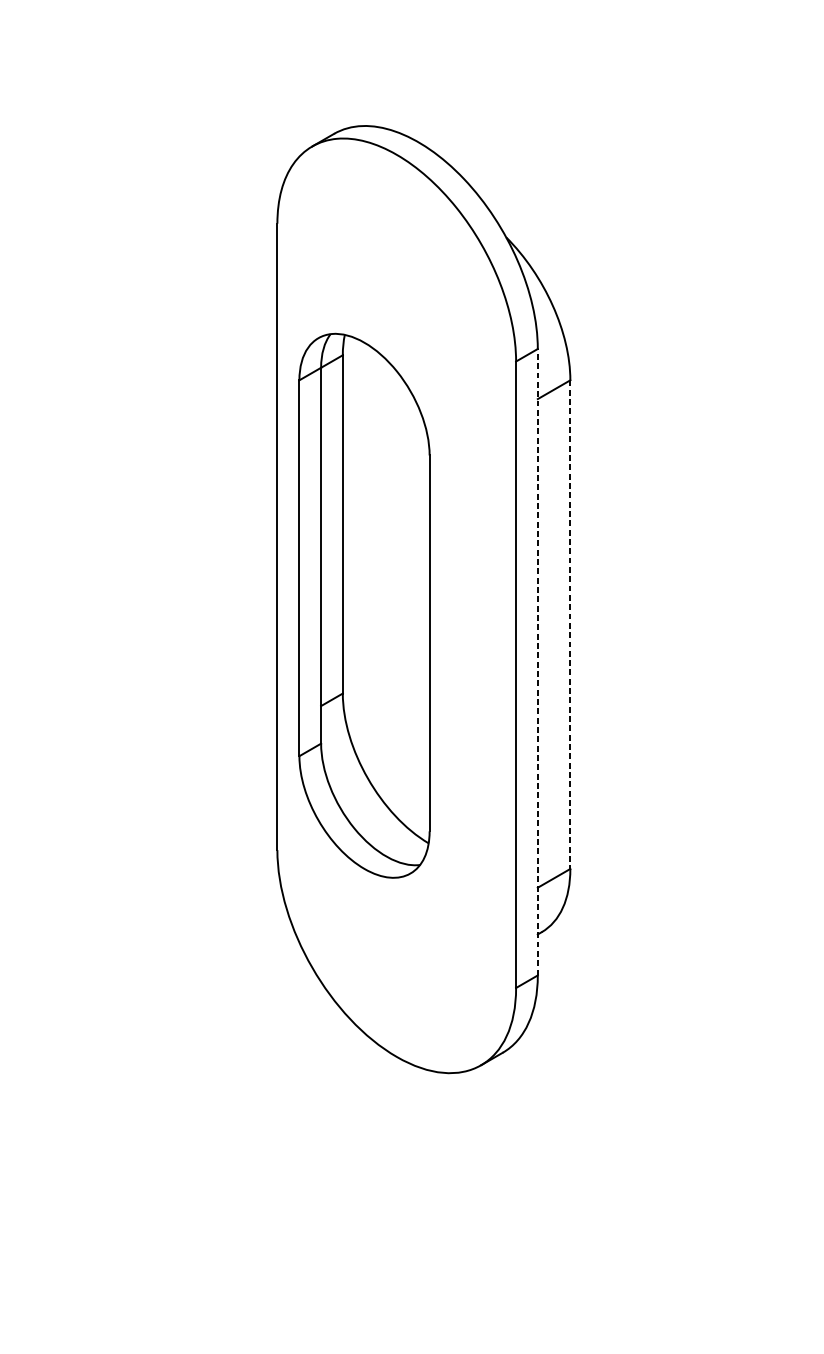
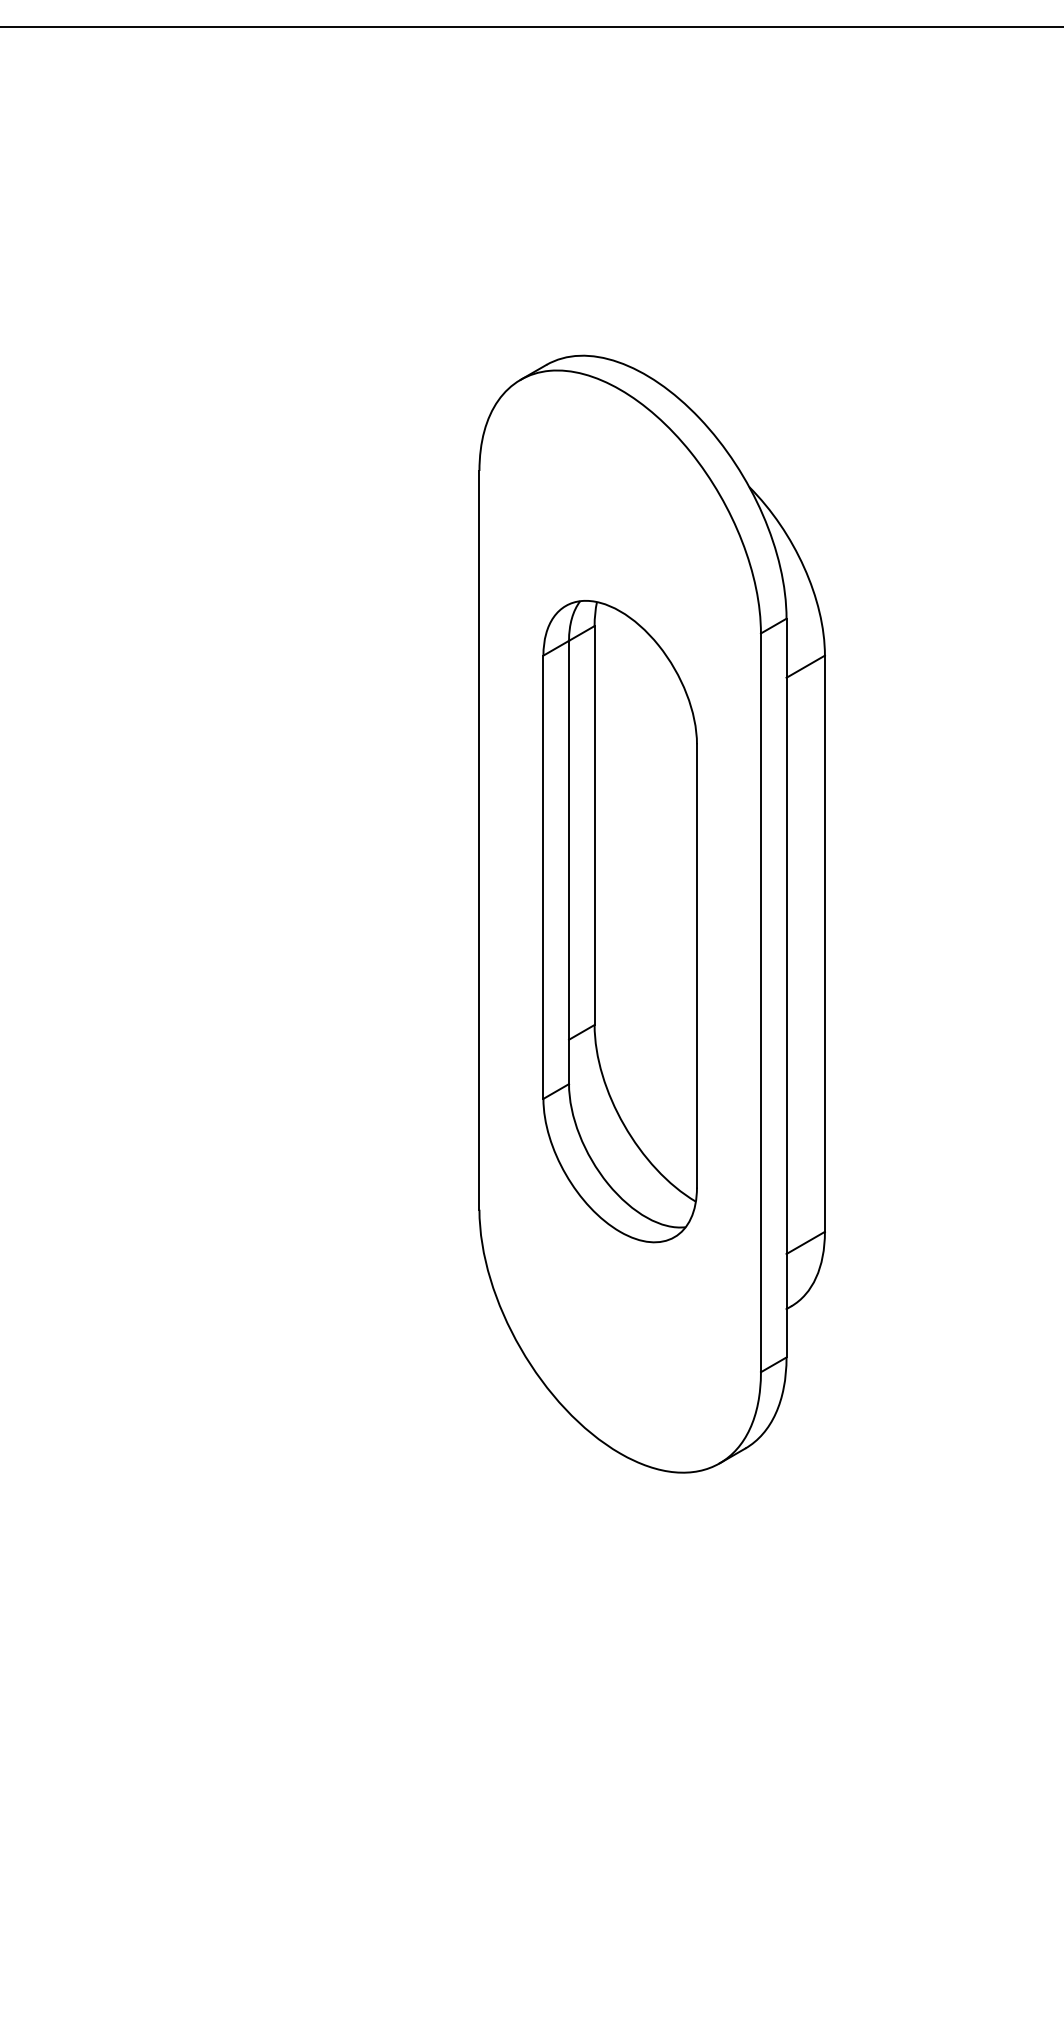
part: (363, 605) -> (619, 921), moved
line: (569, 625) -> (824, 944), dashed -> solid
line: (537, 661) -> (786, 987), dashed -> solid

